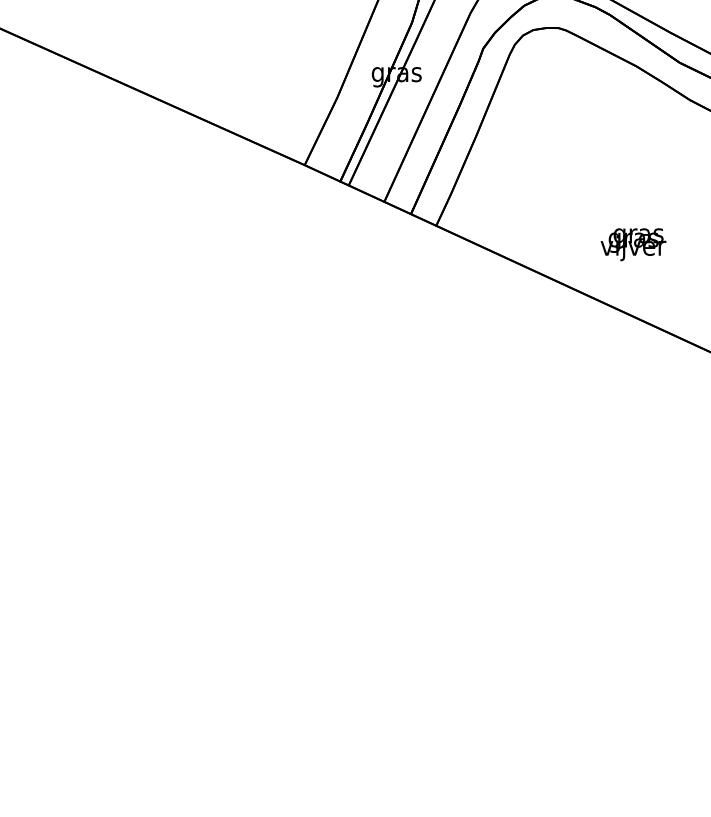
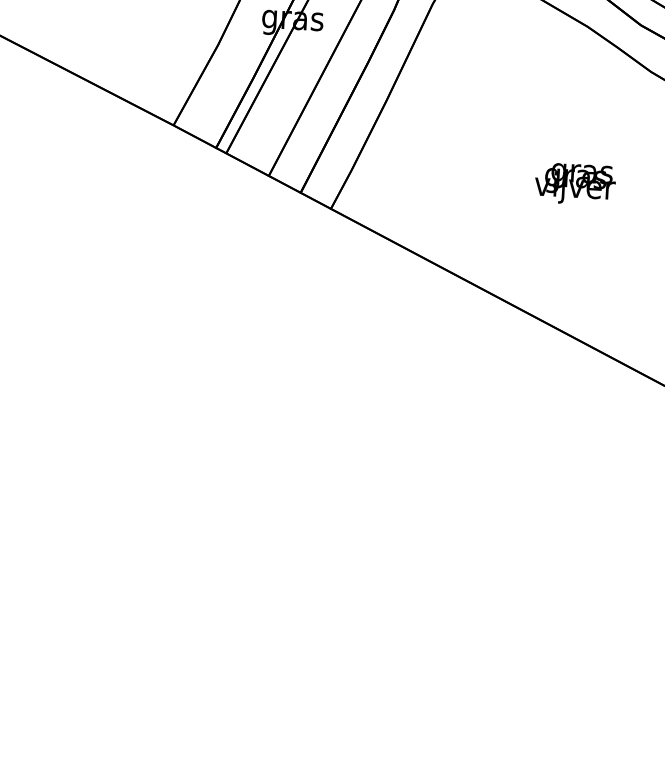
text: (633, 244) -> (575, 183), moved

